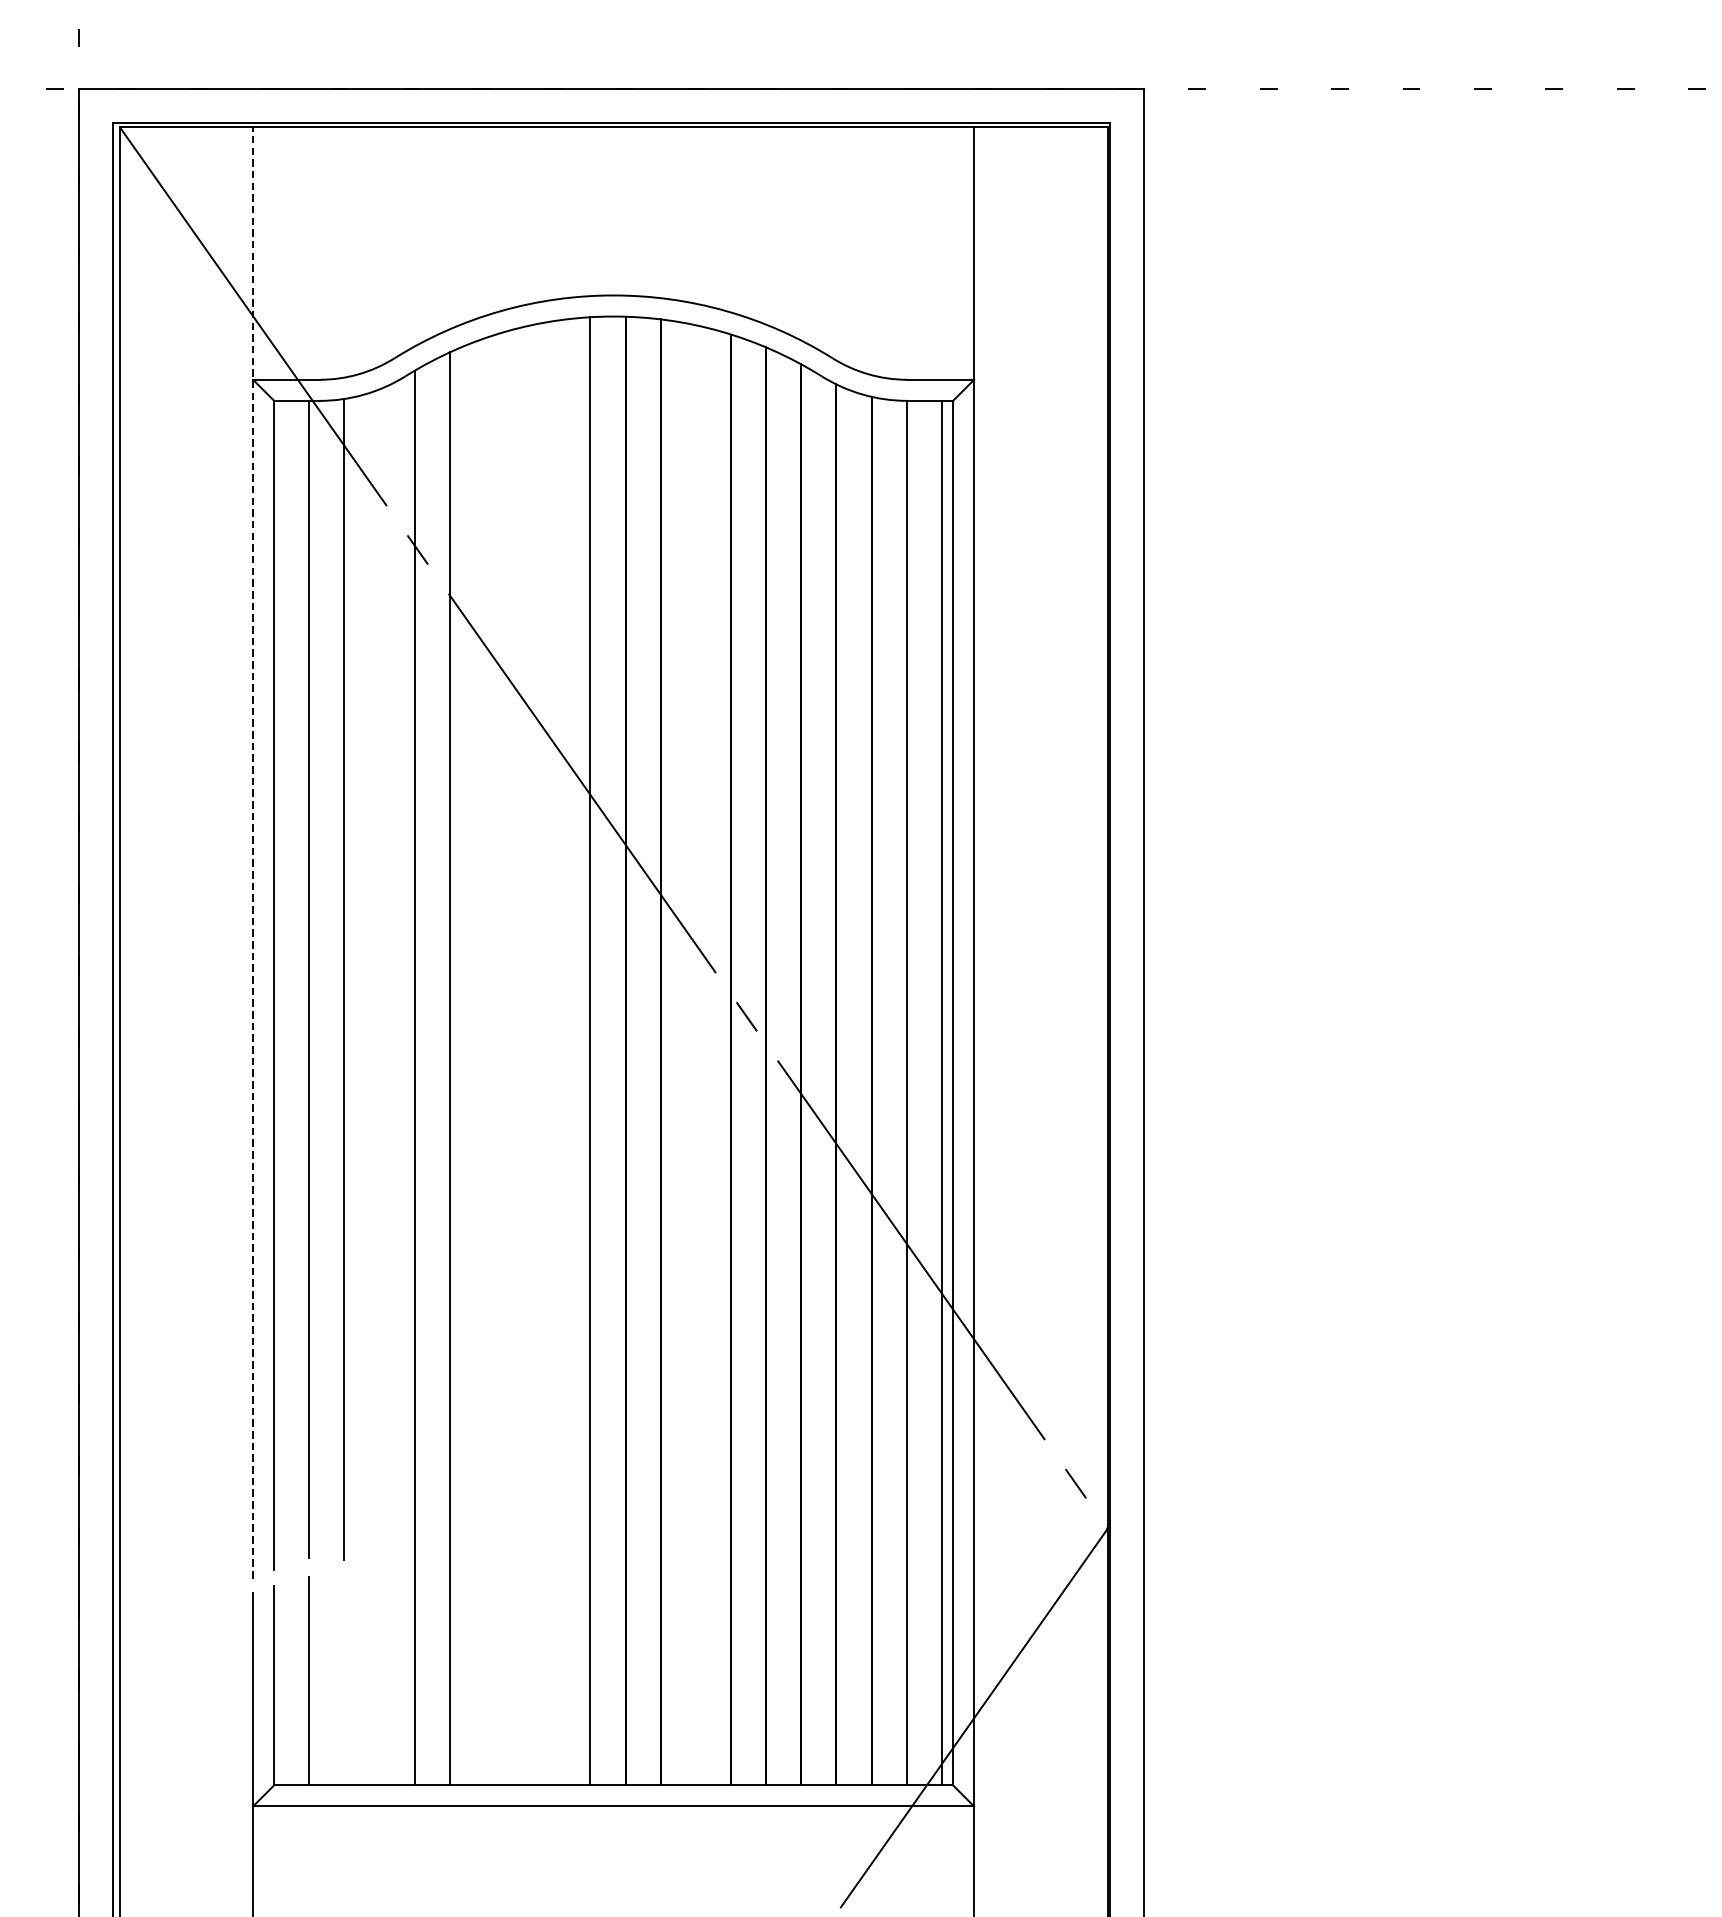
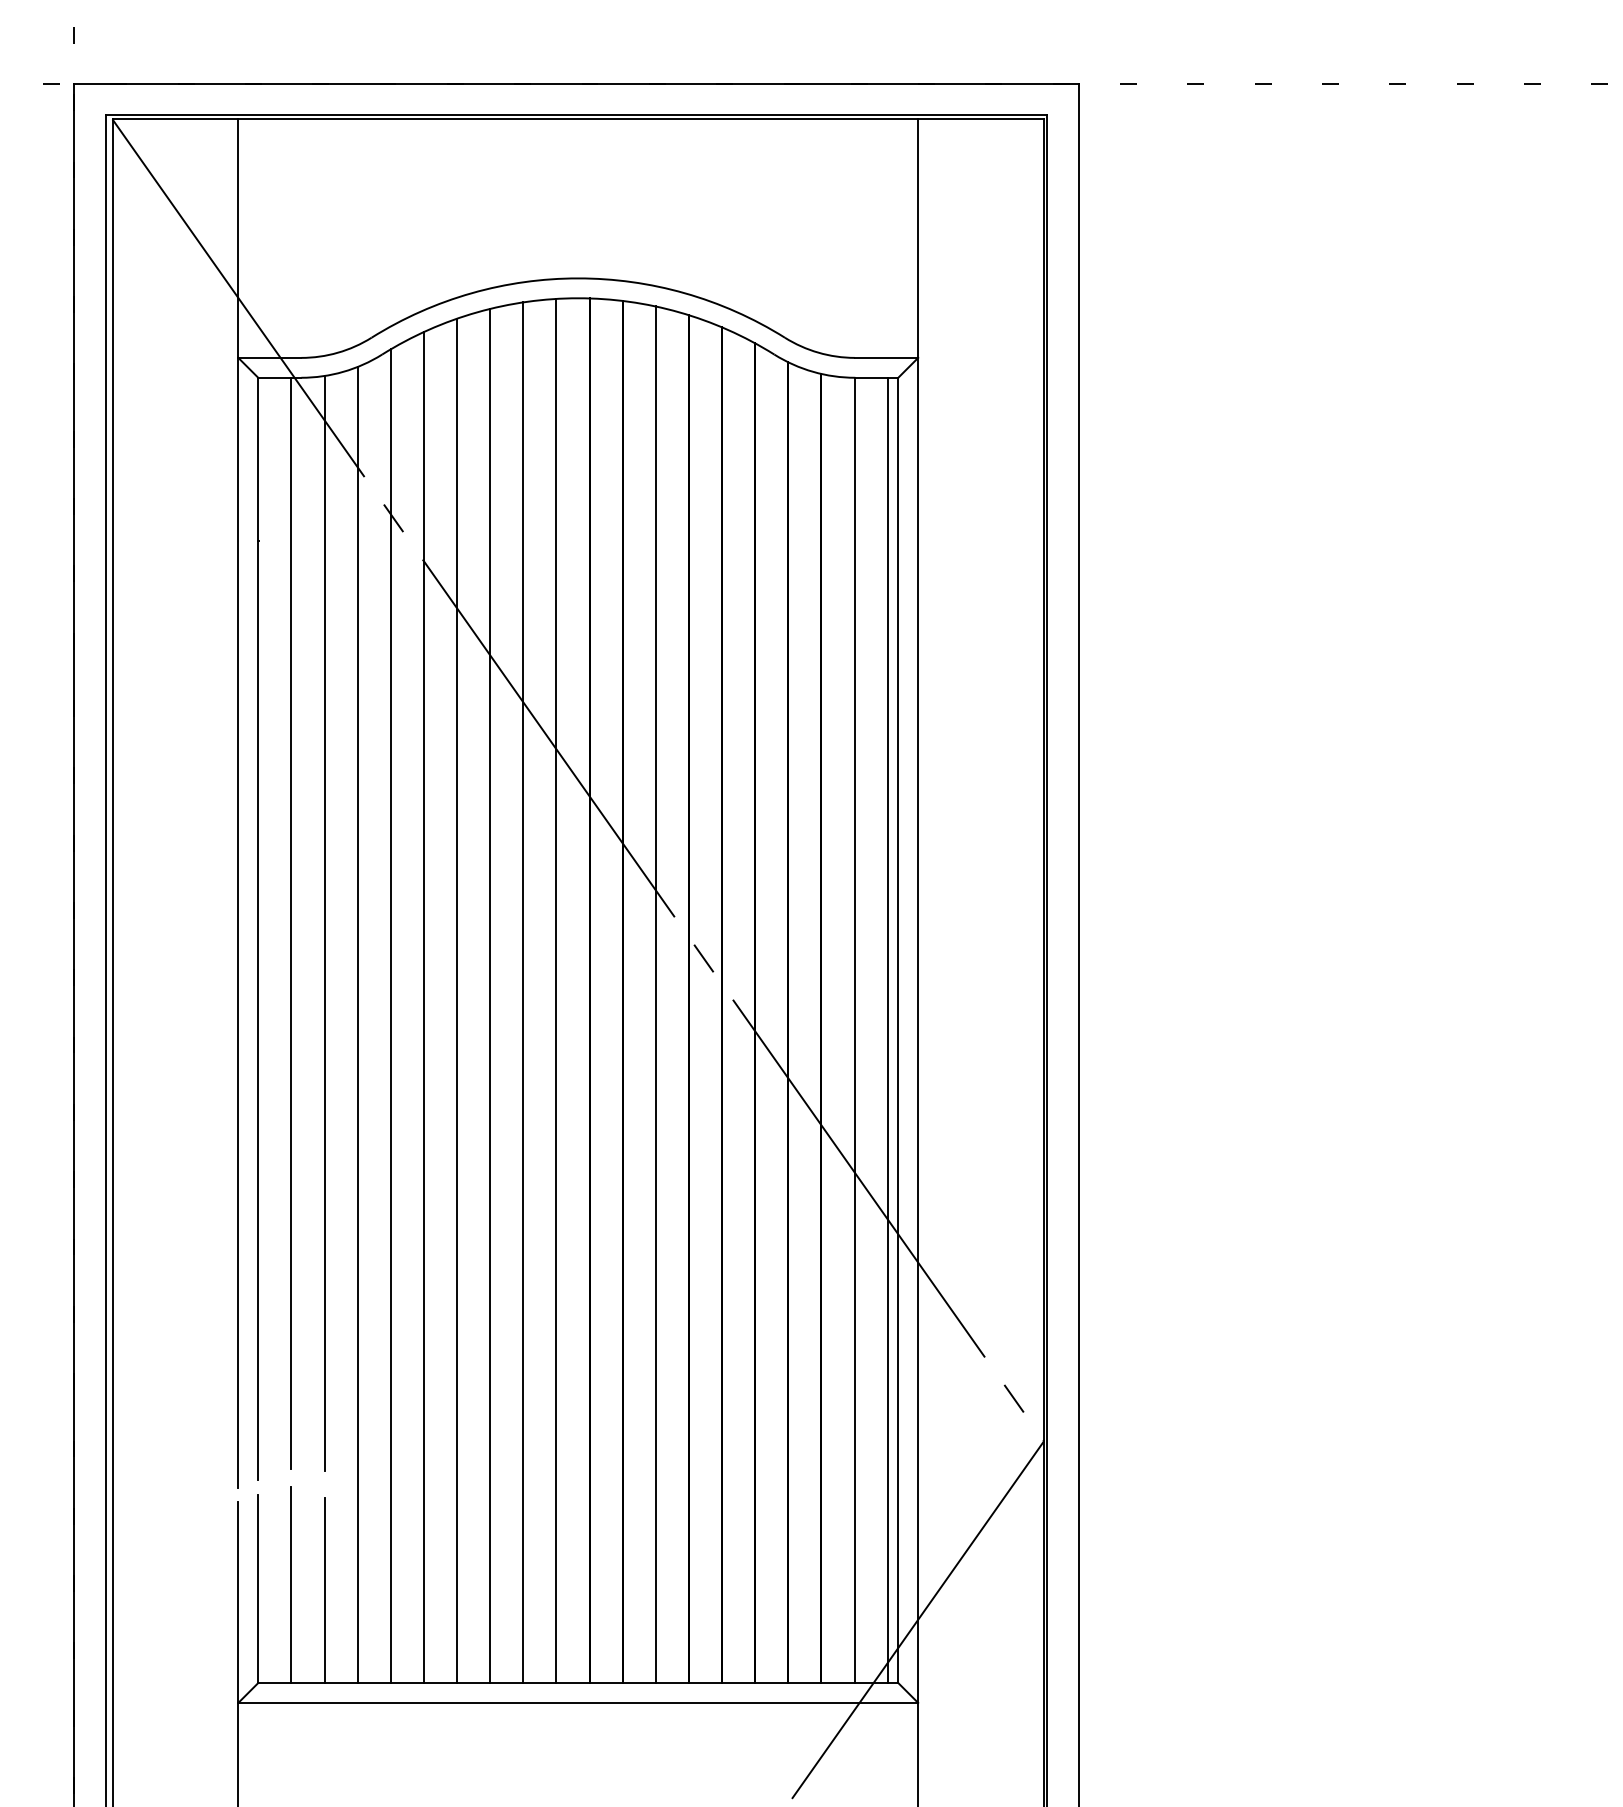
line: (253, 852) -> (238, 803), dashed -> solid
line: (555, 1052) -> (523, 992), added
line: (695, 1055) -> (655, 994), added
line: (520, 1056) -> (490, 995), added
line: (485, 1061) -> (457, 1000), added
line: (379, 1087) -> (357, 1025), added
line: (344, 1687) -> (324, 1590), added

